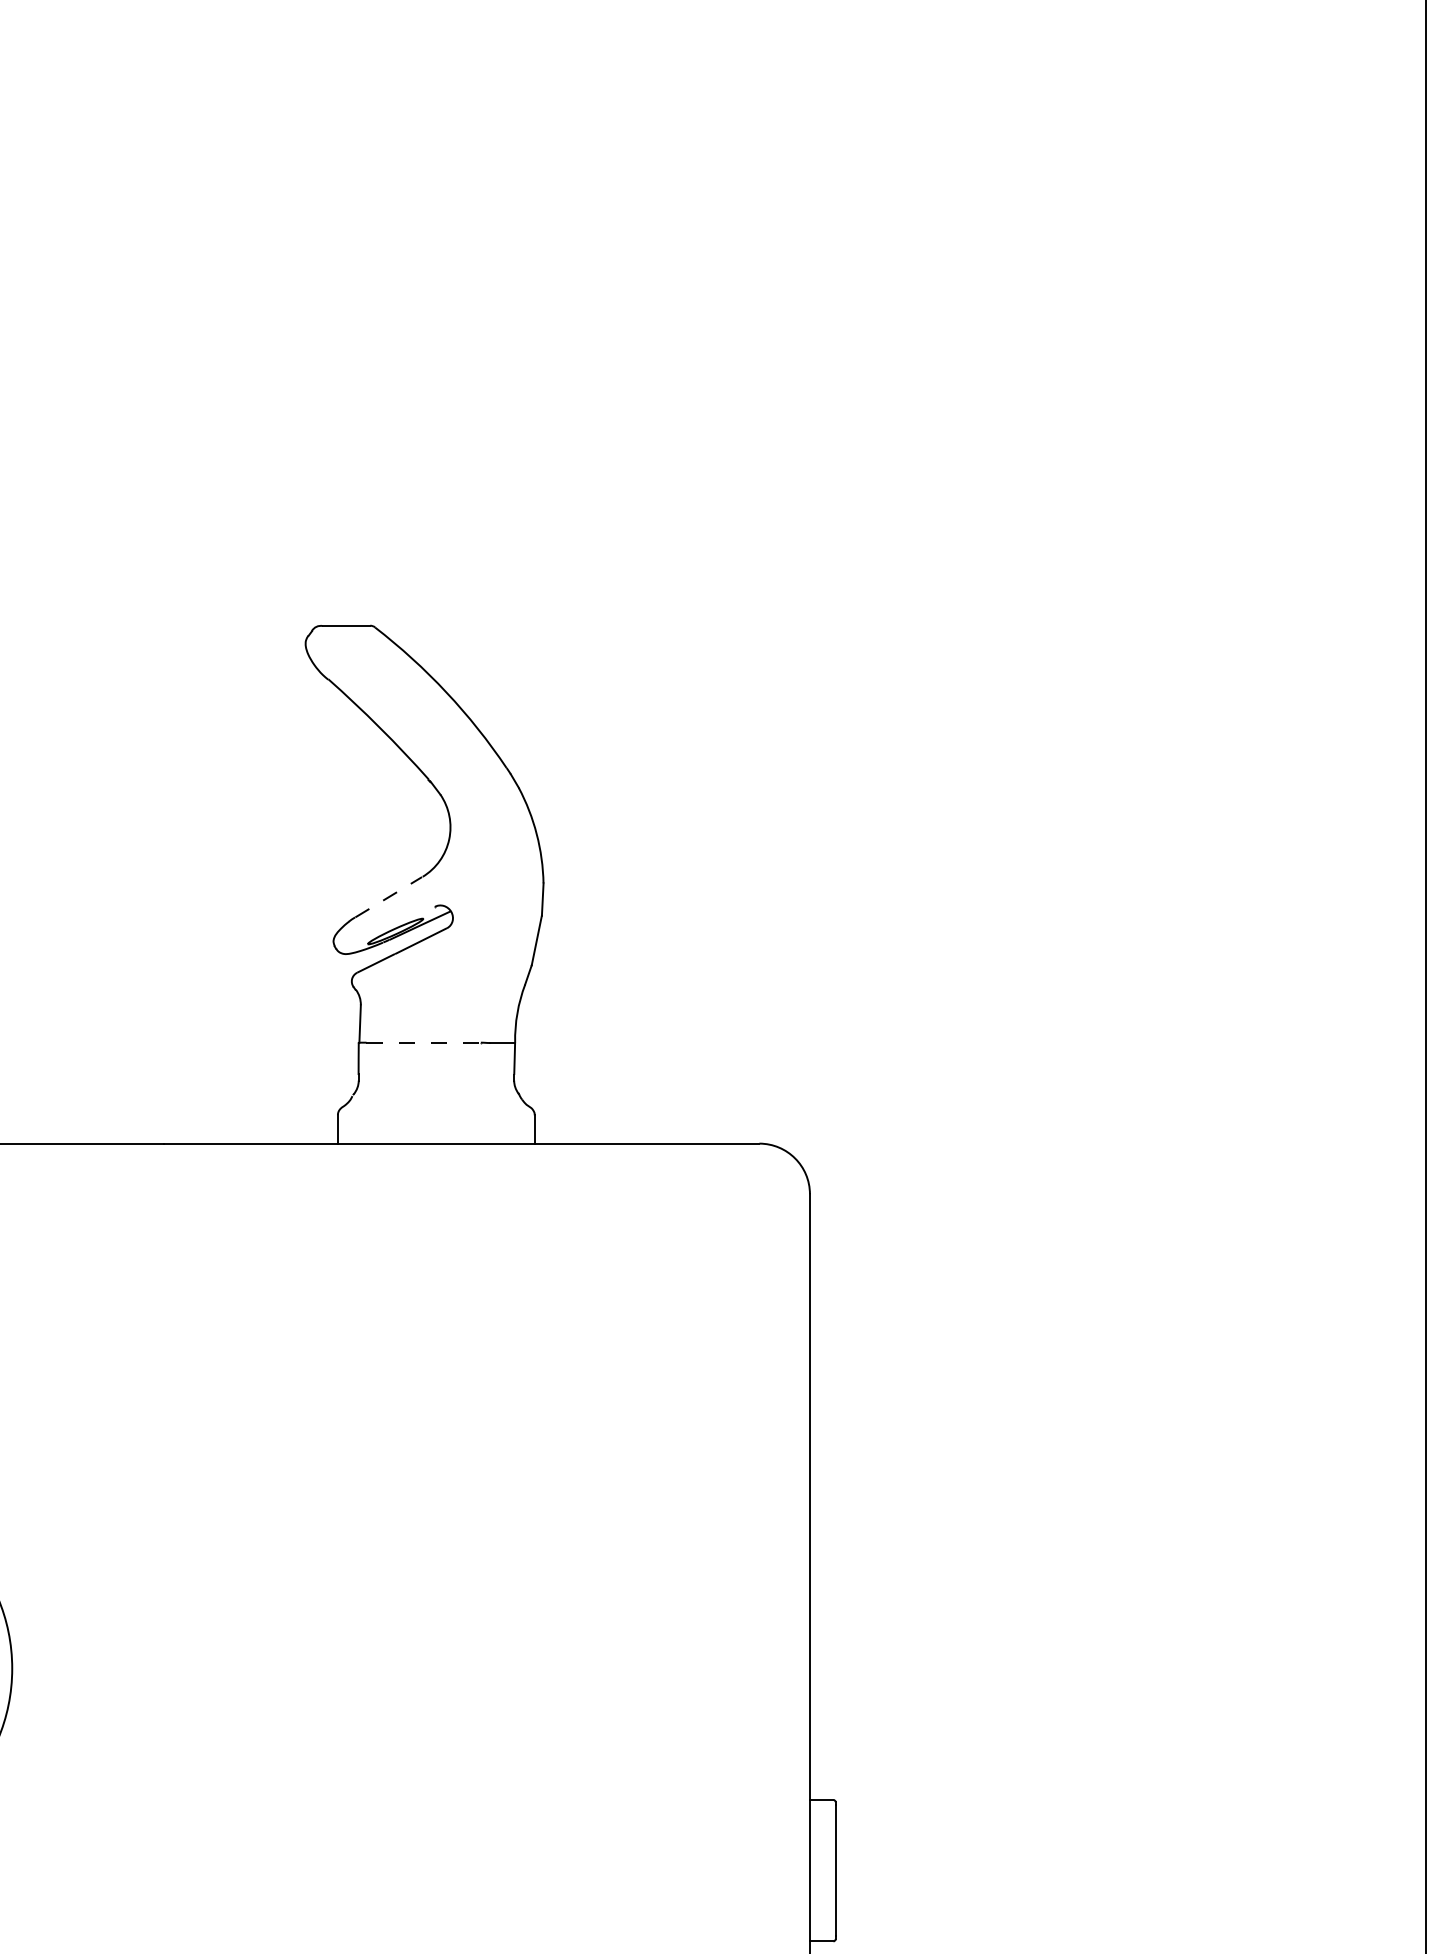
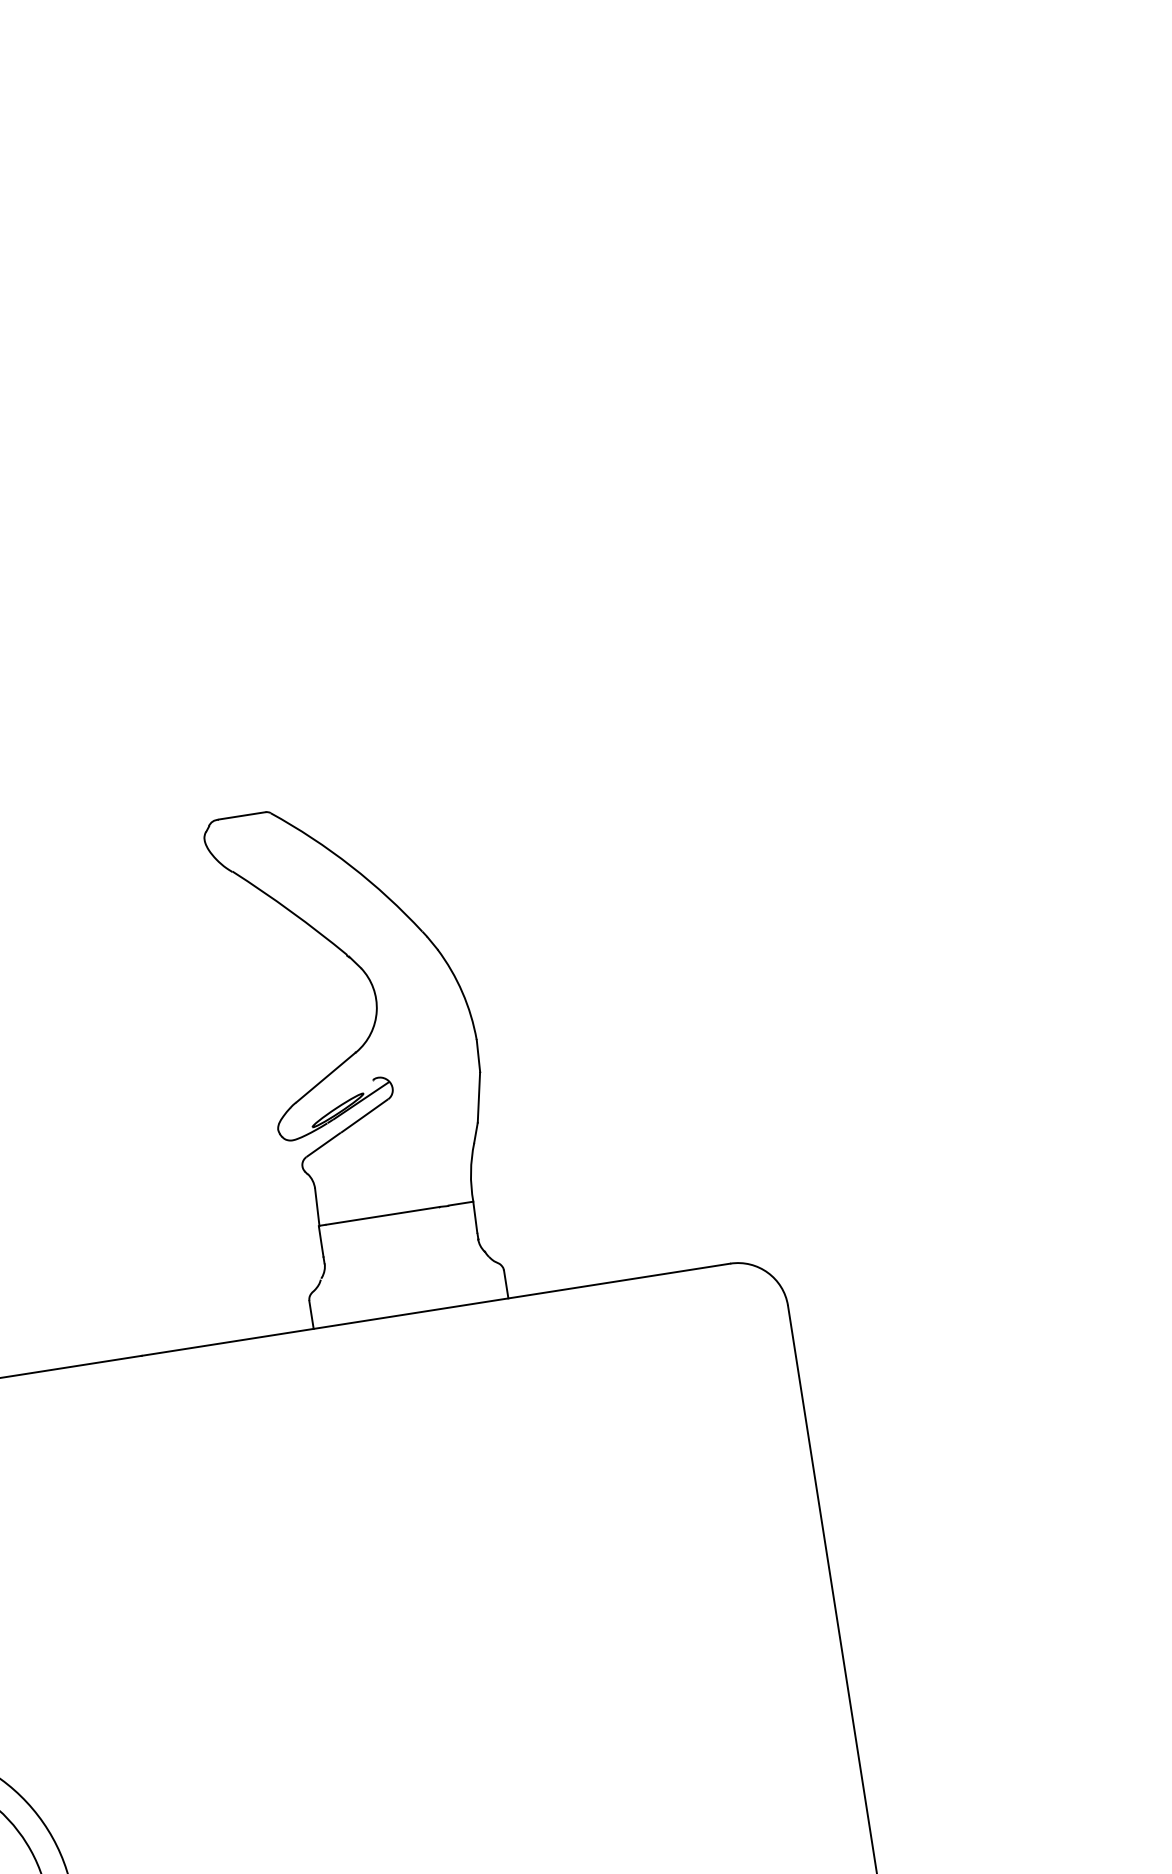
line: (388, 897) -> (325, 1077), dashed -> solid
line: (424, 1042) -> (383, 1215), dashed -> solid

